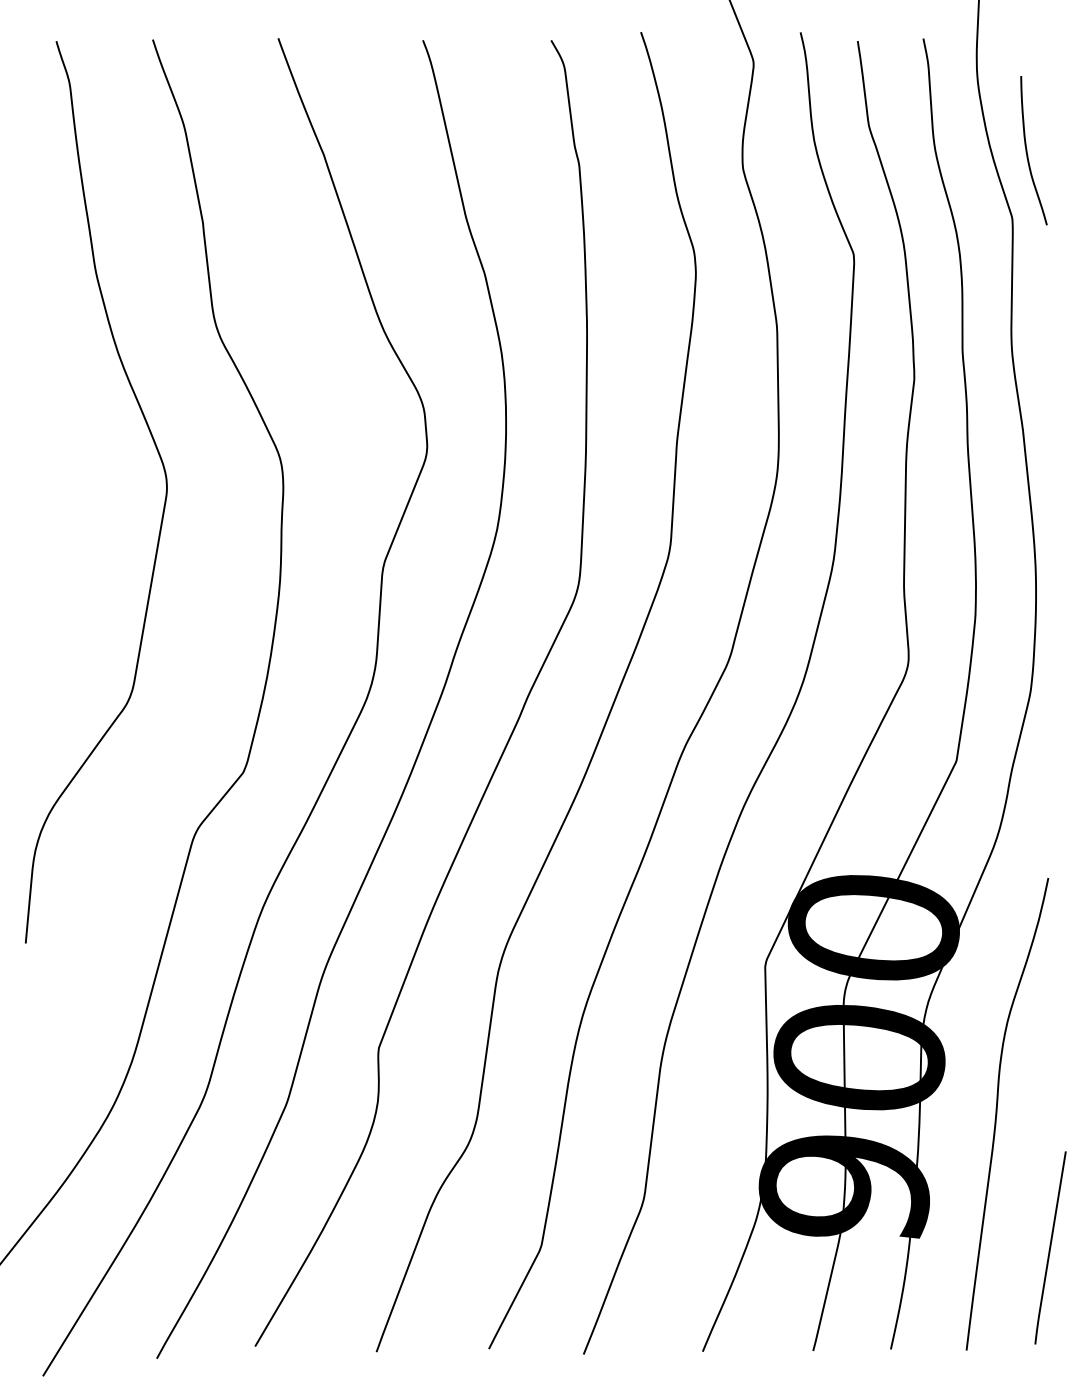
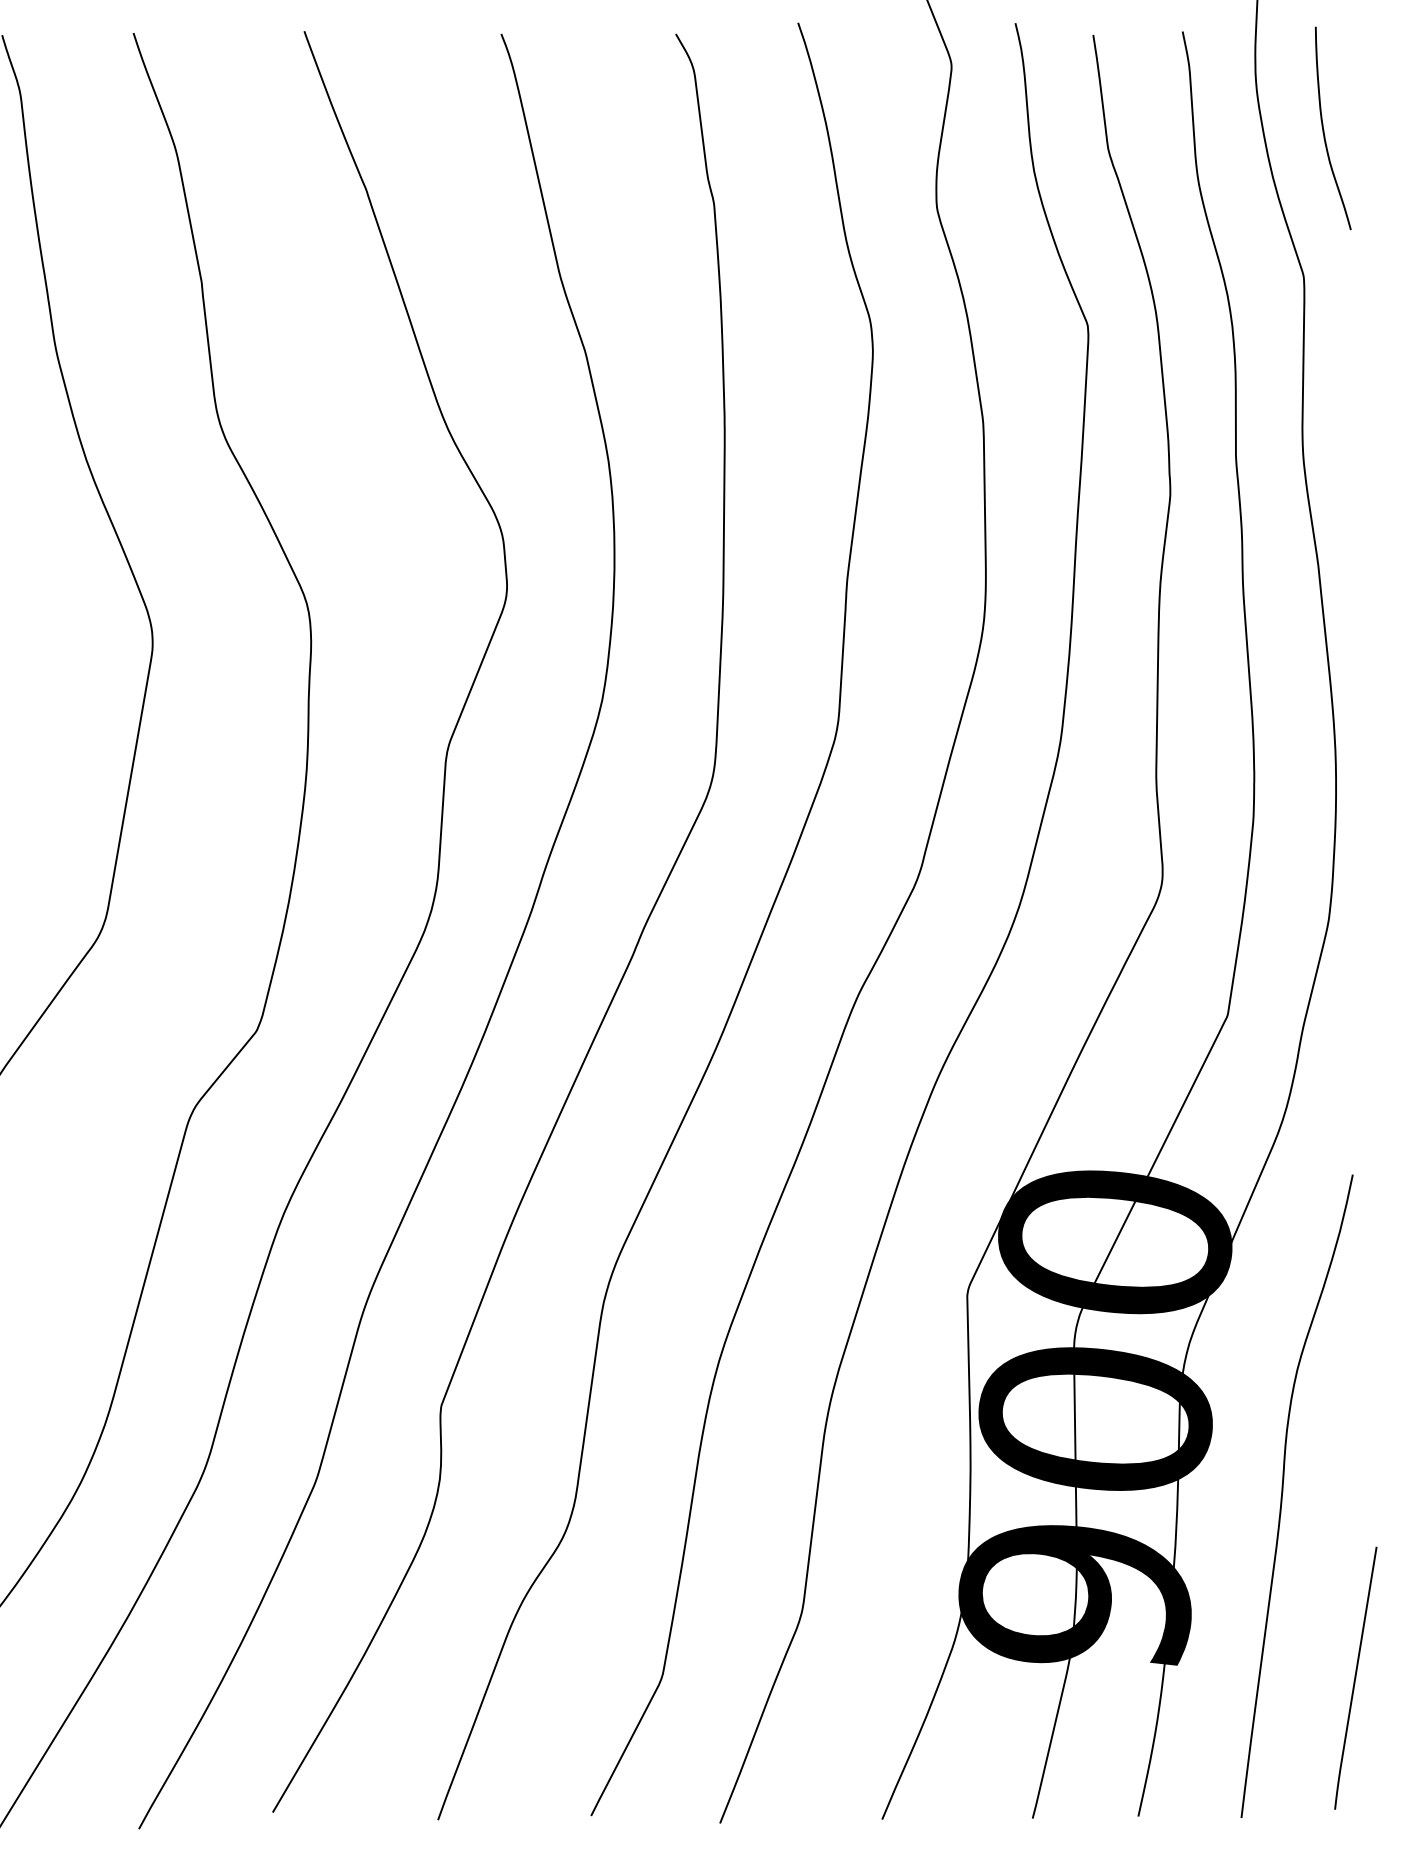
curve: (1027, 150) -> (1324, 128), moved

